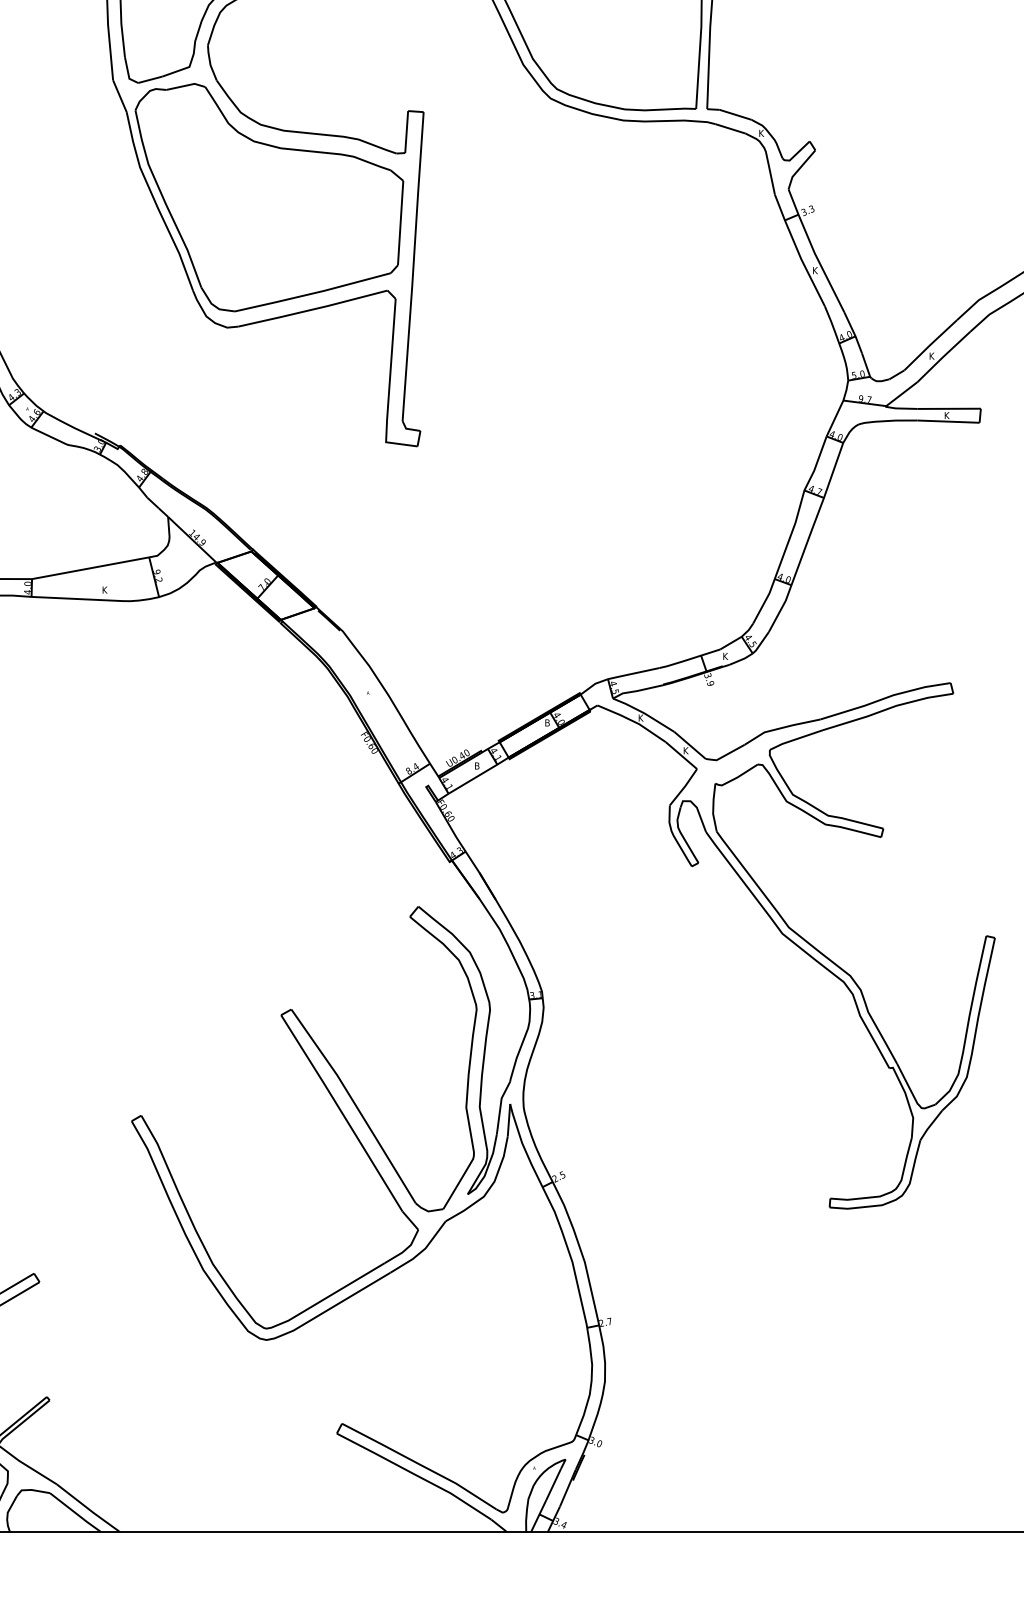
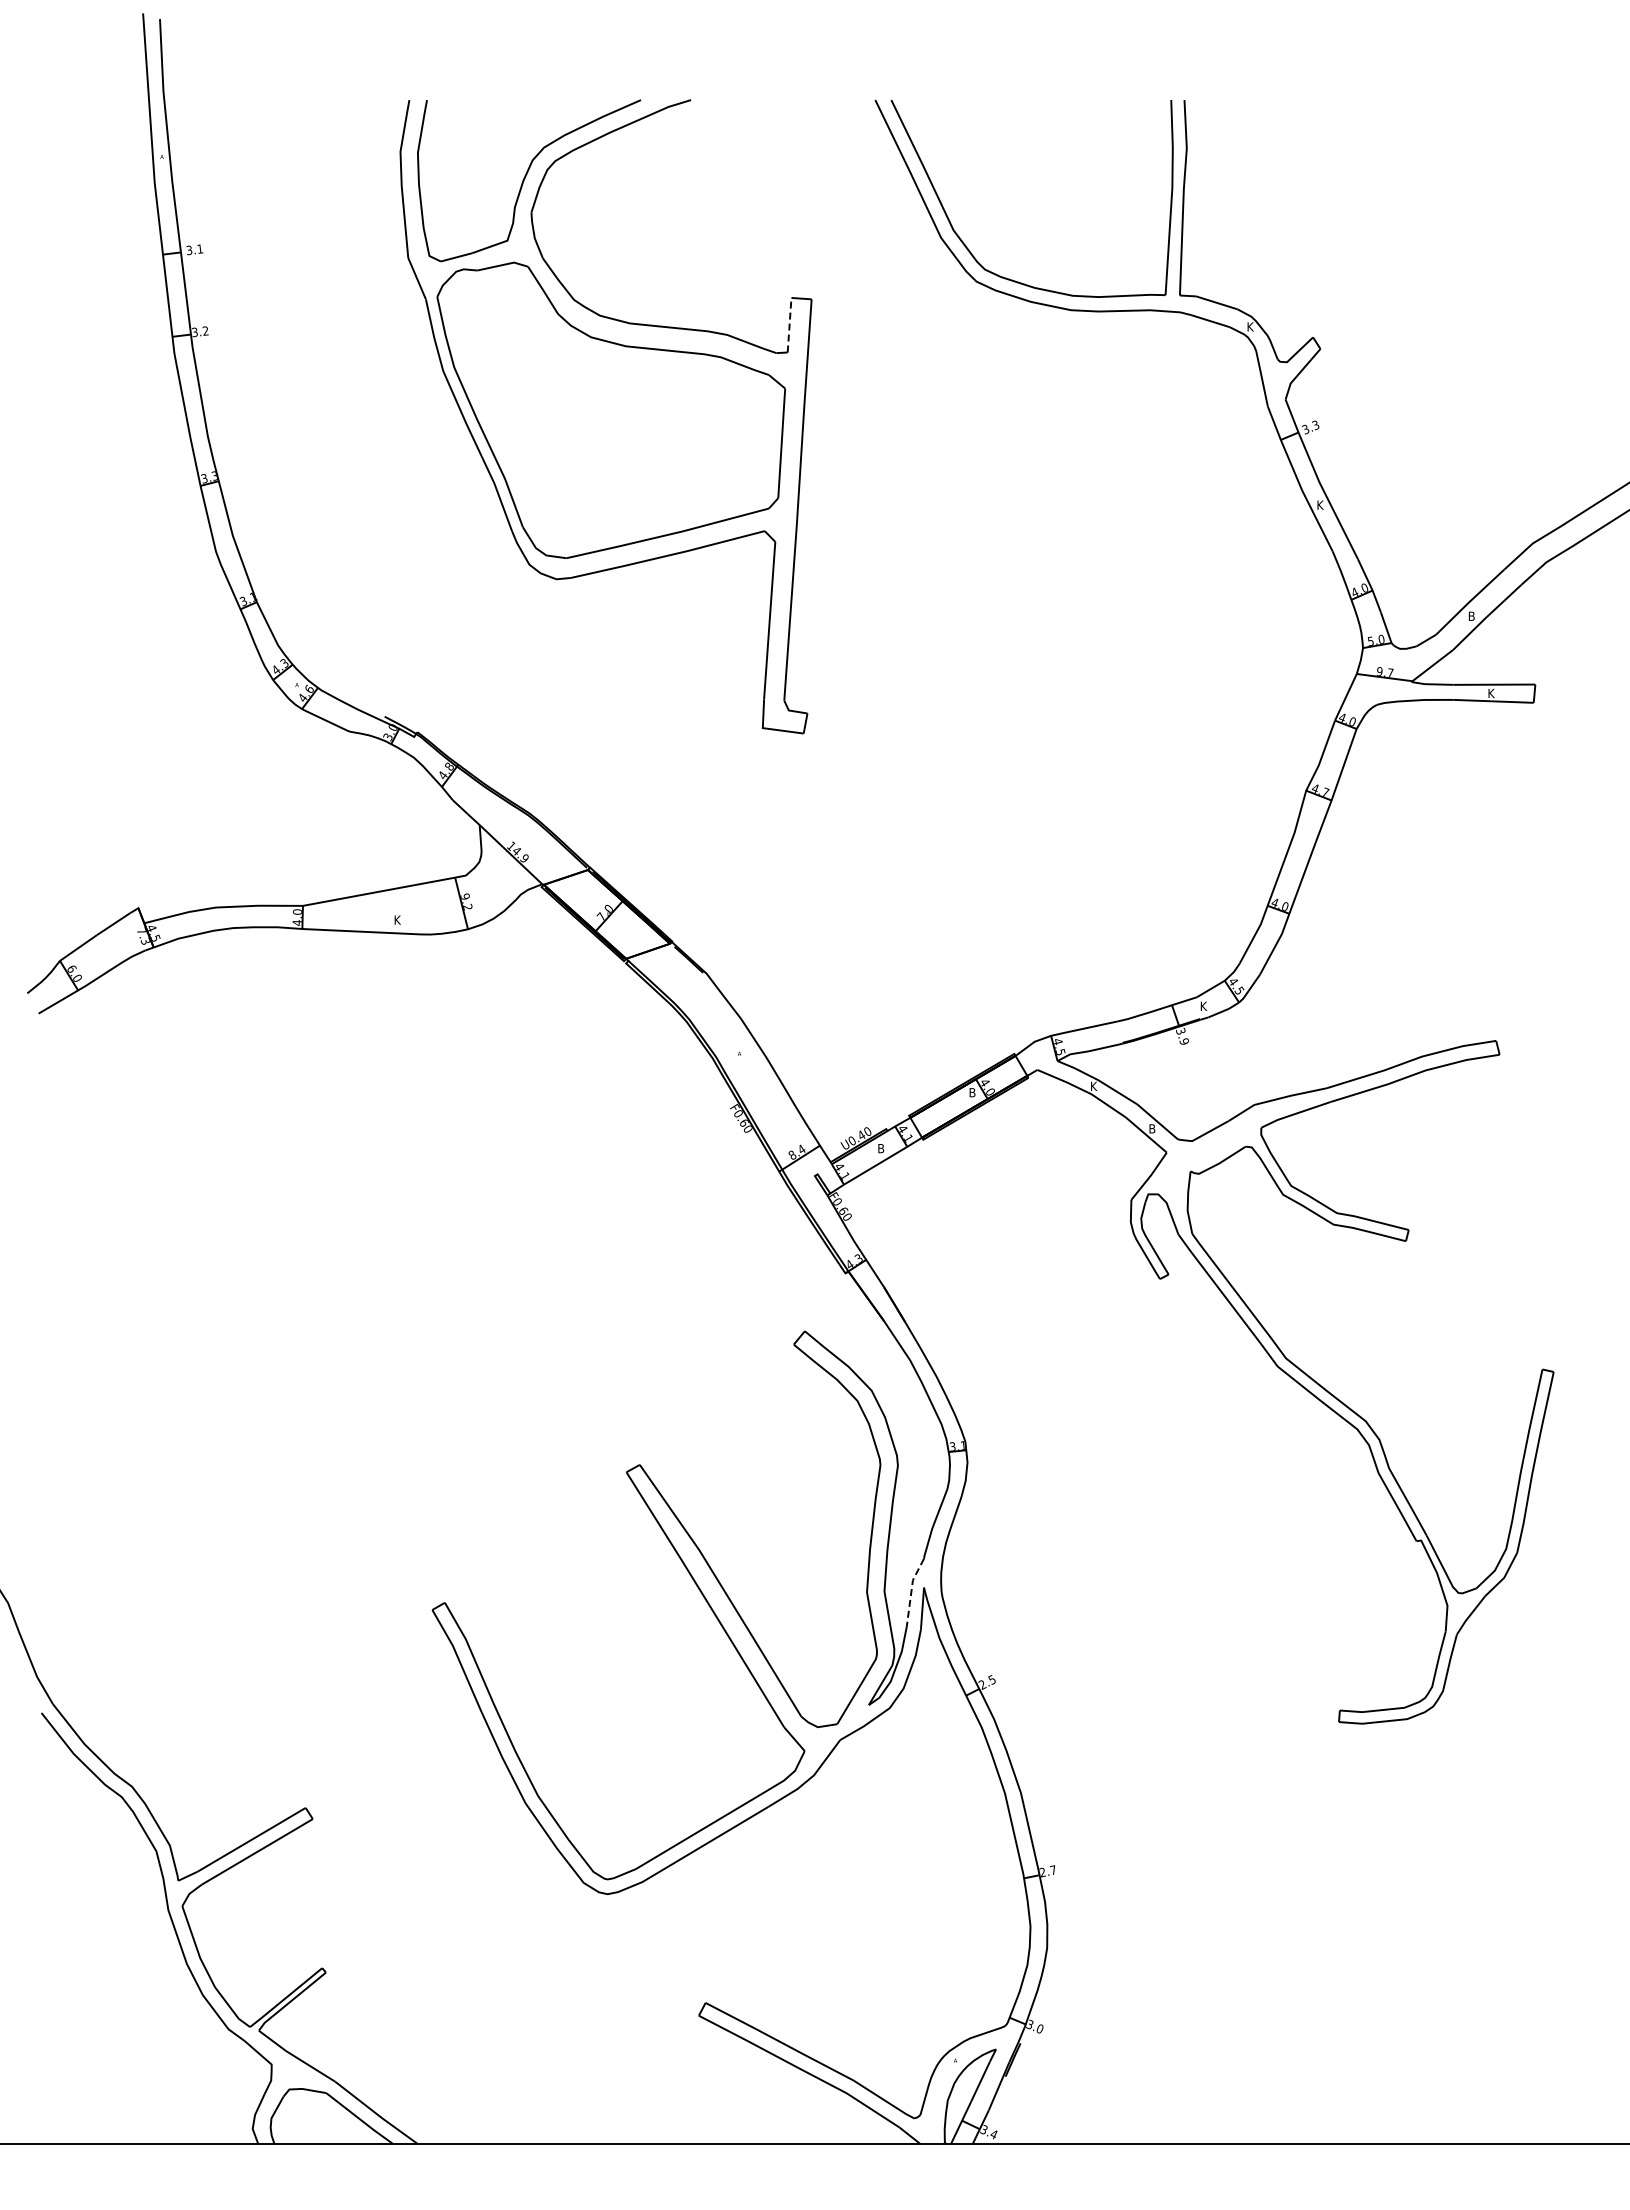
line: (406, 131) -> (789, 324), solid -> dashed
text: (932, 355) -> (1472, 615), K -> B
text: (686, 750) -> (1152, 1128), K -> B
line: (500, 1106) -> (911, 1591), solid -> dashed

